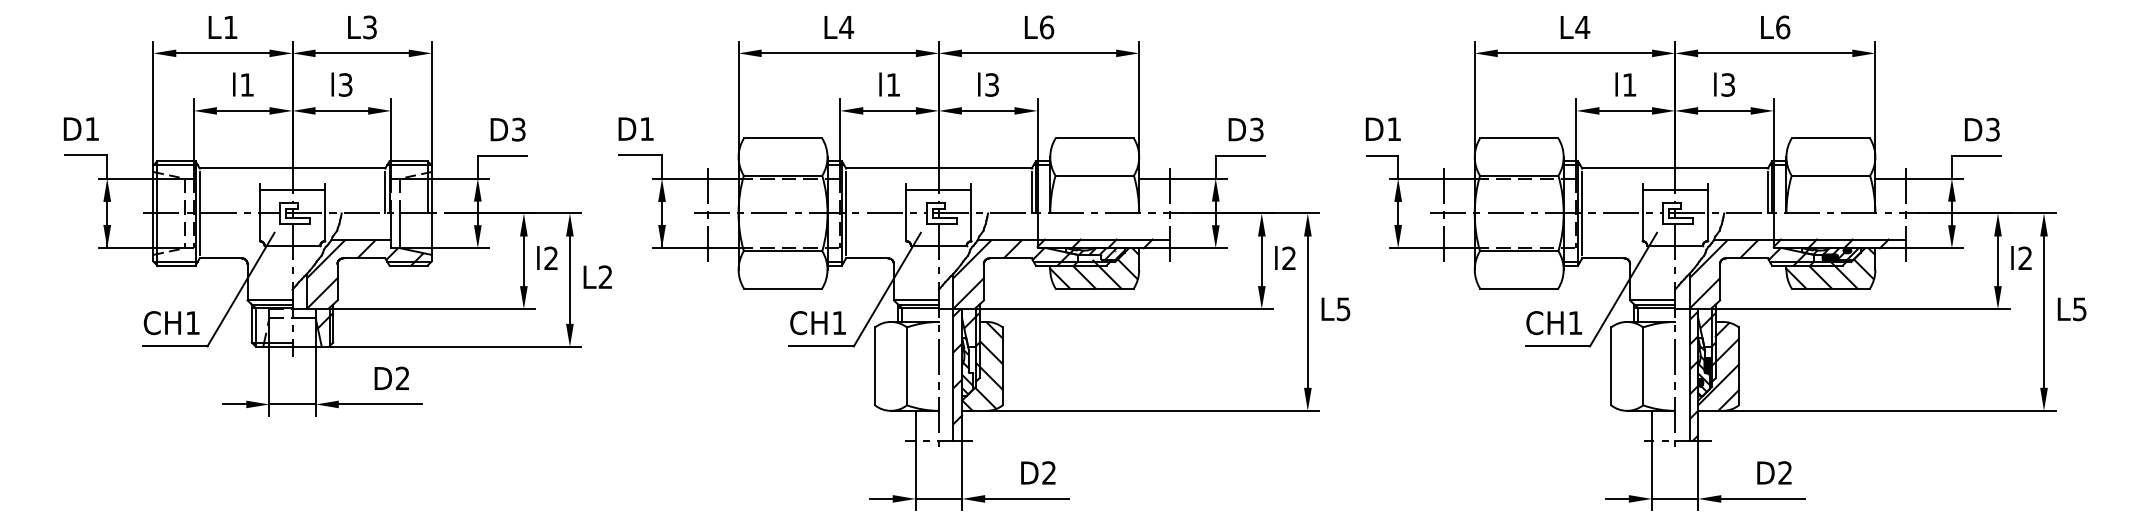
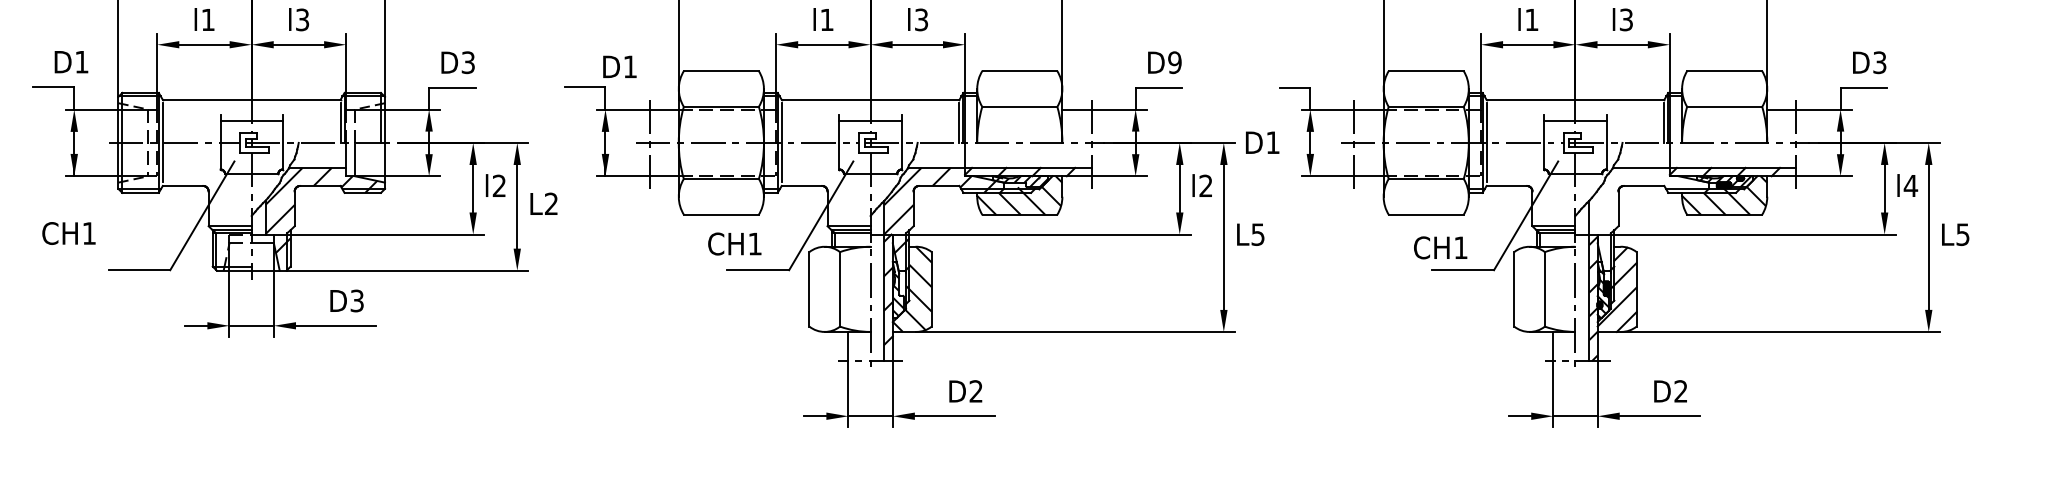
text: (80, 128) -> (70, 61), moved
text: (635, 128) -> (619, 66), moved
text: (1382, 128) -> (1261, 142), moved
text: (1256, 129) -> (1174, 62), D3 -> D9
text: (2024, 257) -> (1910, 185), l2 -> l4
hatch: (1747, 283) -> (1644, 209), removed
text: (171, 323) -> (68, 233), moved
text: (817, 323) -> (734, 244), moved
text: (1554, 323) -> (1440, 248), moved
text: (402, 378) -> (356, 300), D2 -> D3

